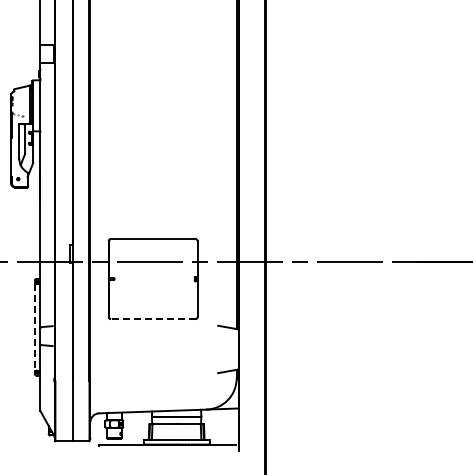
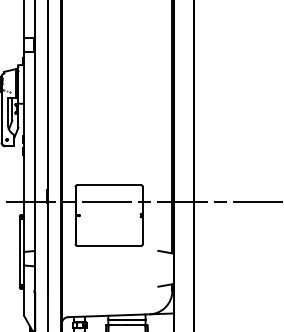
line: (152, 319) -> (108, 246), dashed -> solid
line: (34, 327) -> (19, 252), dashed -> solid

